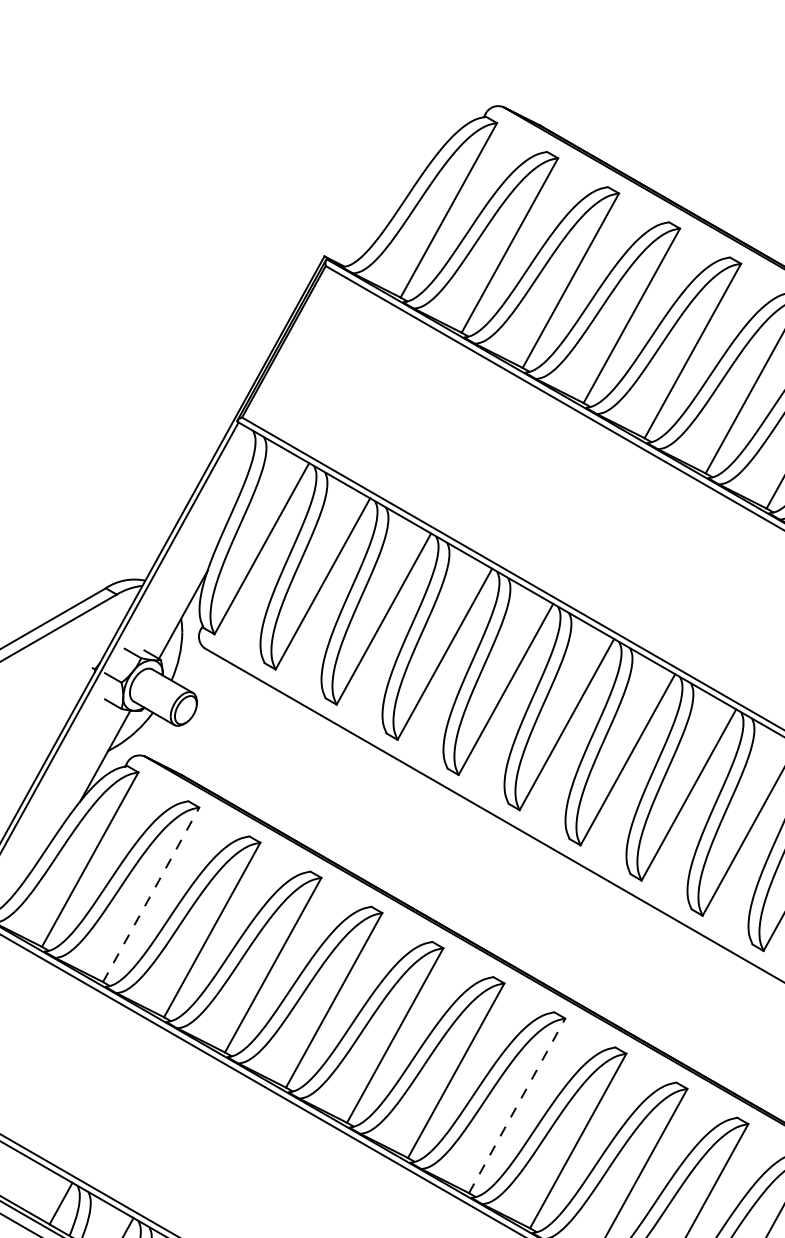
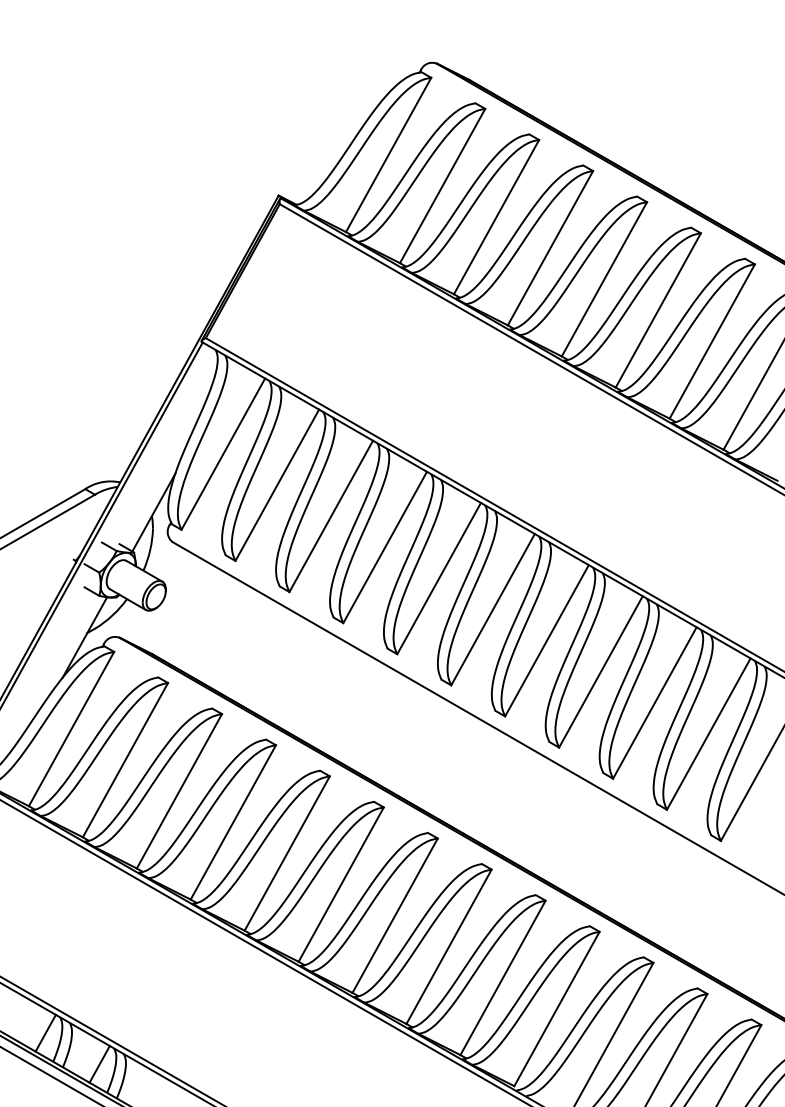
line: (151, 894) -> (125, 759), dashed -> solid
line: (517, 1105) -> (449, 946), dashed -> solid

